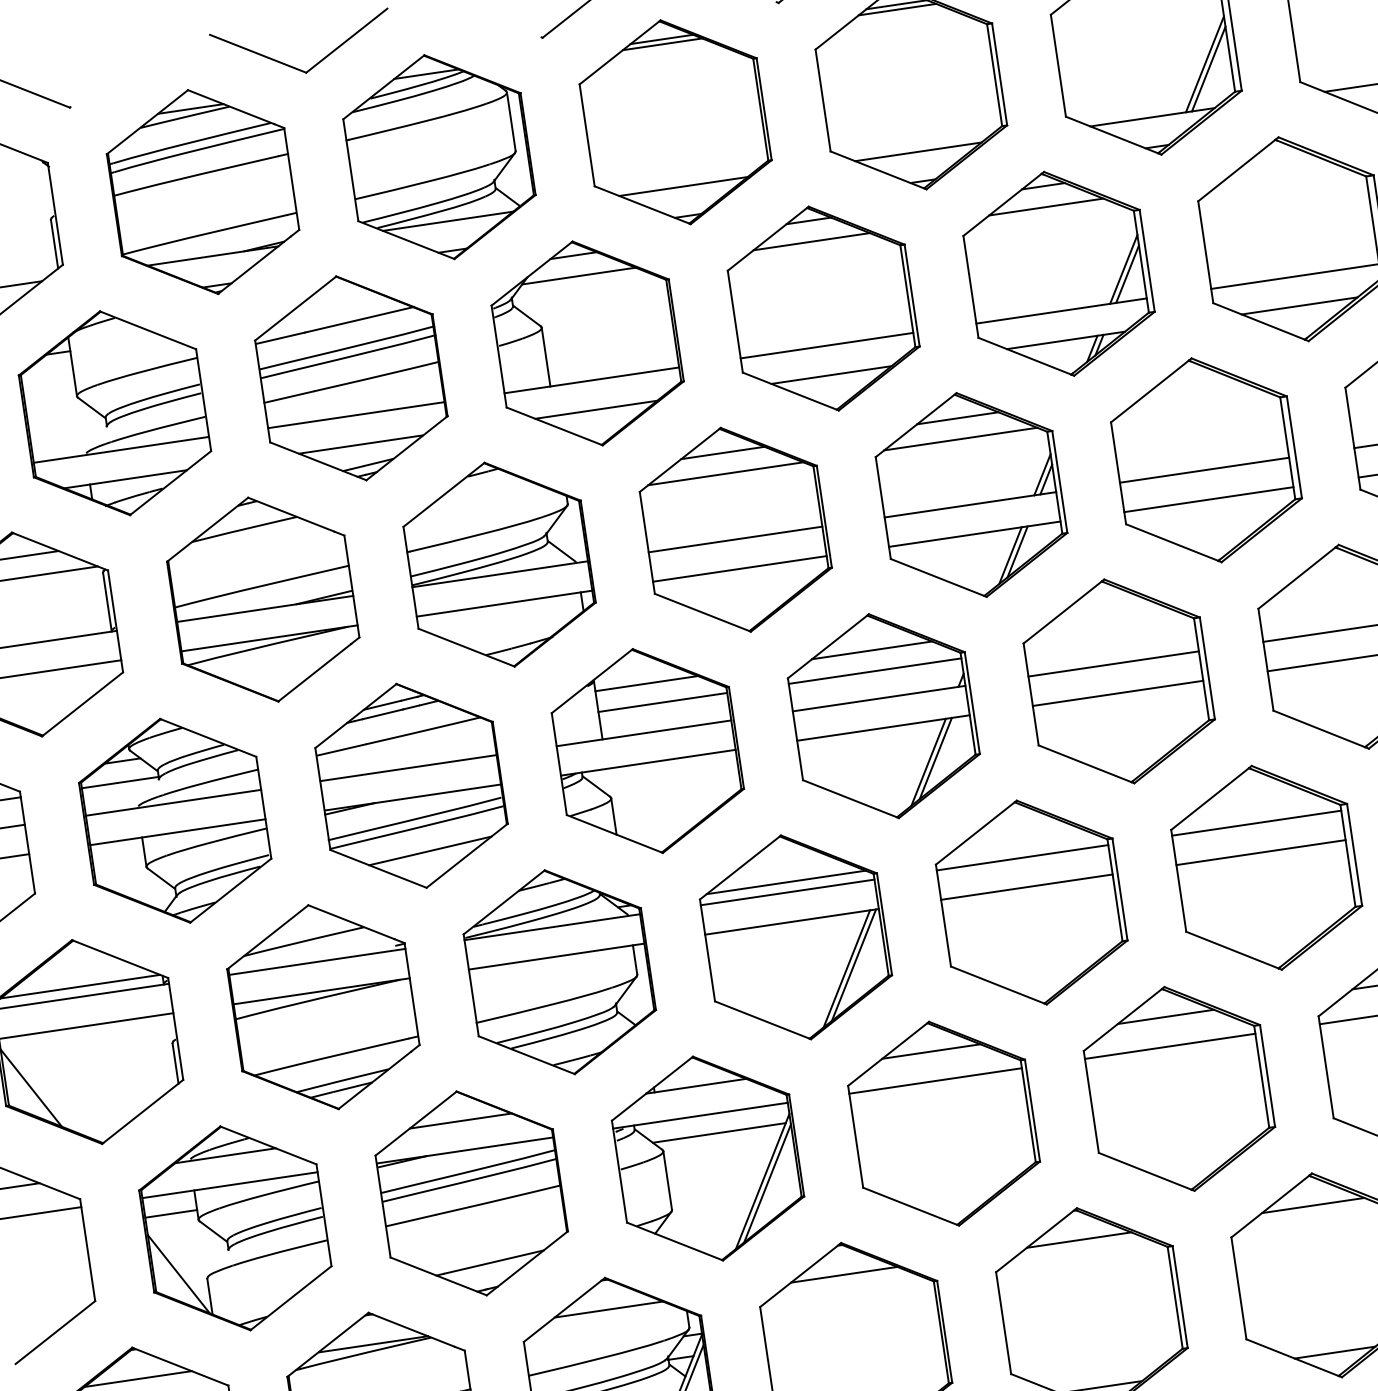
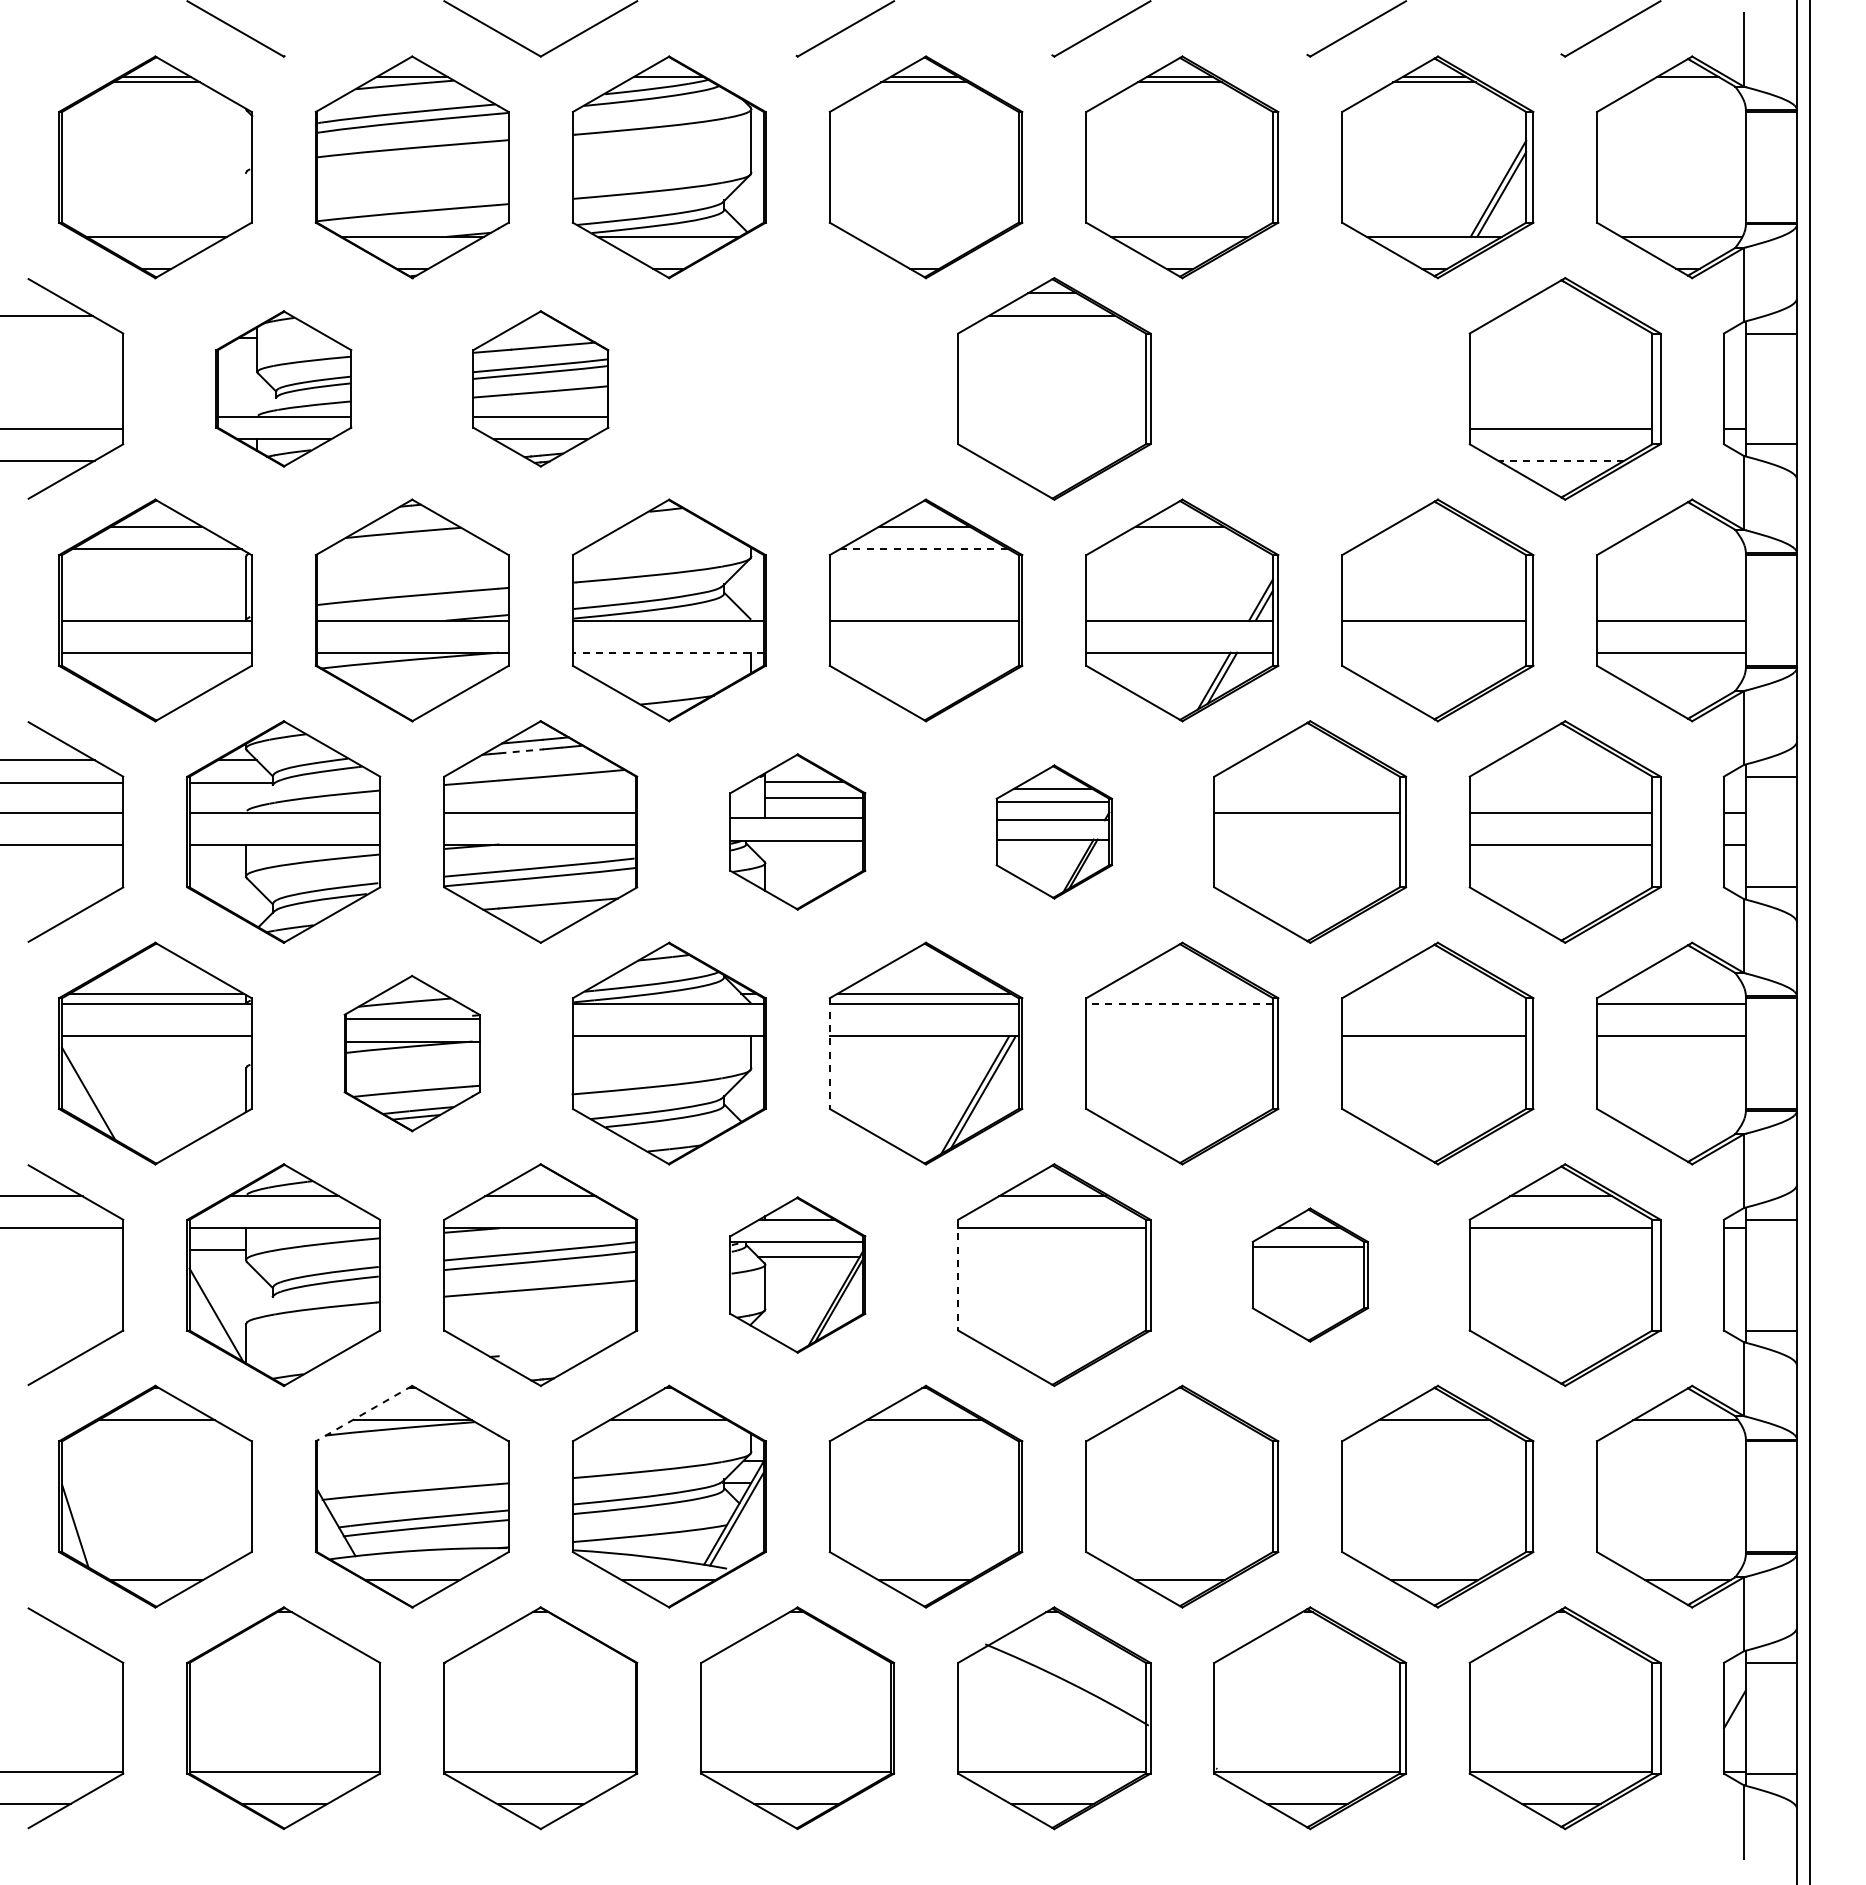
line: (683, 186) -> (924, 236), removed
line: (54, 243) -> (246, 198), removed
part: (1059, 273) -> (1310, 388), removed
line: (1298, 305) -> (1560, 460), solid -> dashed
part: (587, 343) -> (797, 388), removed
line: (826, 345) -> (1051, 428), removed
line: (830, 374) -> (1051, 460), removed
part: (351, 378) -> (540, 388), size x0.7
part: (114, 412) -> (283, 388), size x0.7
line: (960, 439) -> (1179, 549), removed
line: (726, 473) -> (924, 549), solid -> dashed
line: (1209, 499) -> (1434, 652), removed
line: (739, 568) -> (923, 652), removed
line: (503, 603) -> (667, 652), solid -> dashed
line: (1117, 693) -> (1306, 844), removed
line: (383, 714) -> (522, 751), solid -> dashed
part: (883, 715) -> (1054, 831), size x0.6
part: (647, 750) -> (797, 831), size x0.7
line: (1256, 823) -> (1434, 1004), removed
line: (1022, 857) -> (1179, 1004), solid -> dashed
line: (1026, 887) -> (1179, 1036), removed
line: (707, 951) -> (829, 1054), solid -> dashed
part: (322, 1007) -> (411, 1053), size x0.7
part: (1179, 1088) -> (1310, 1274), size x0.6
line: (855, 1137) -> (958, 1275), solid -> dashed
part: (707, 1158) -> (797, 1274), size x0.7
line: (1078, 1240) -> (1179, 1420), removed
line: (493, 1261) -> (553, 1351), removed
line: (328, 1344) -> (364, 1413), solid -> dashed

